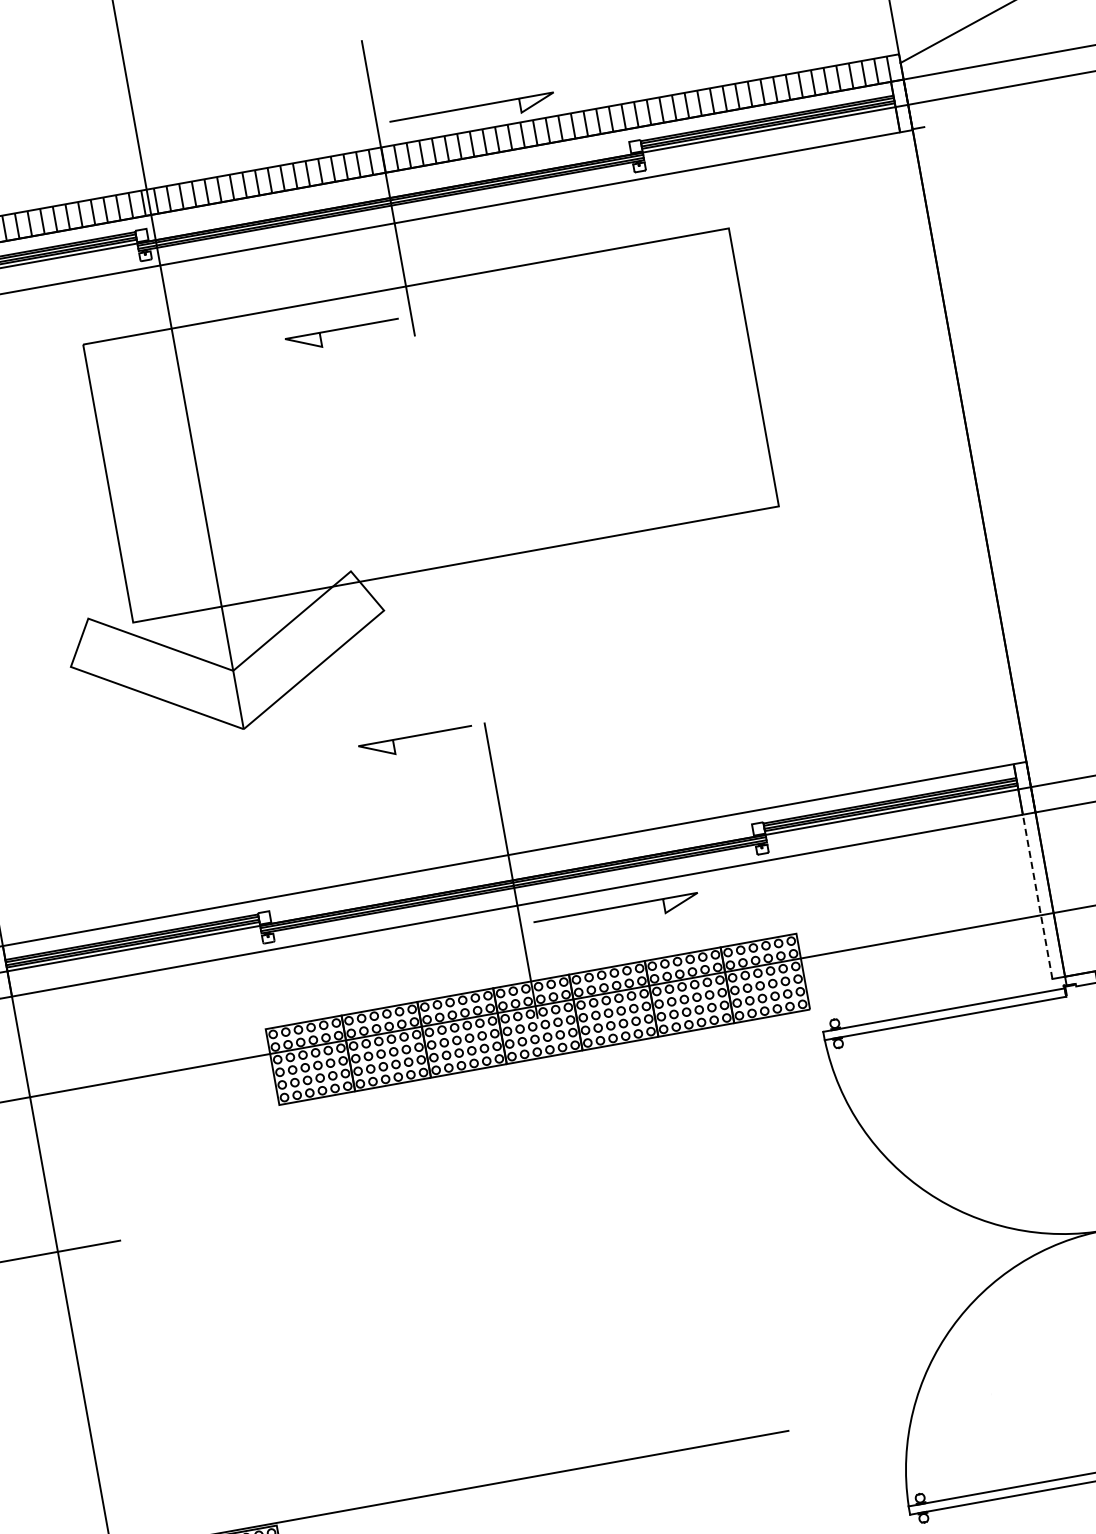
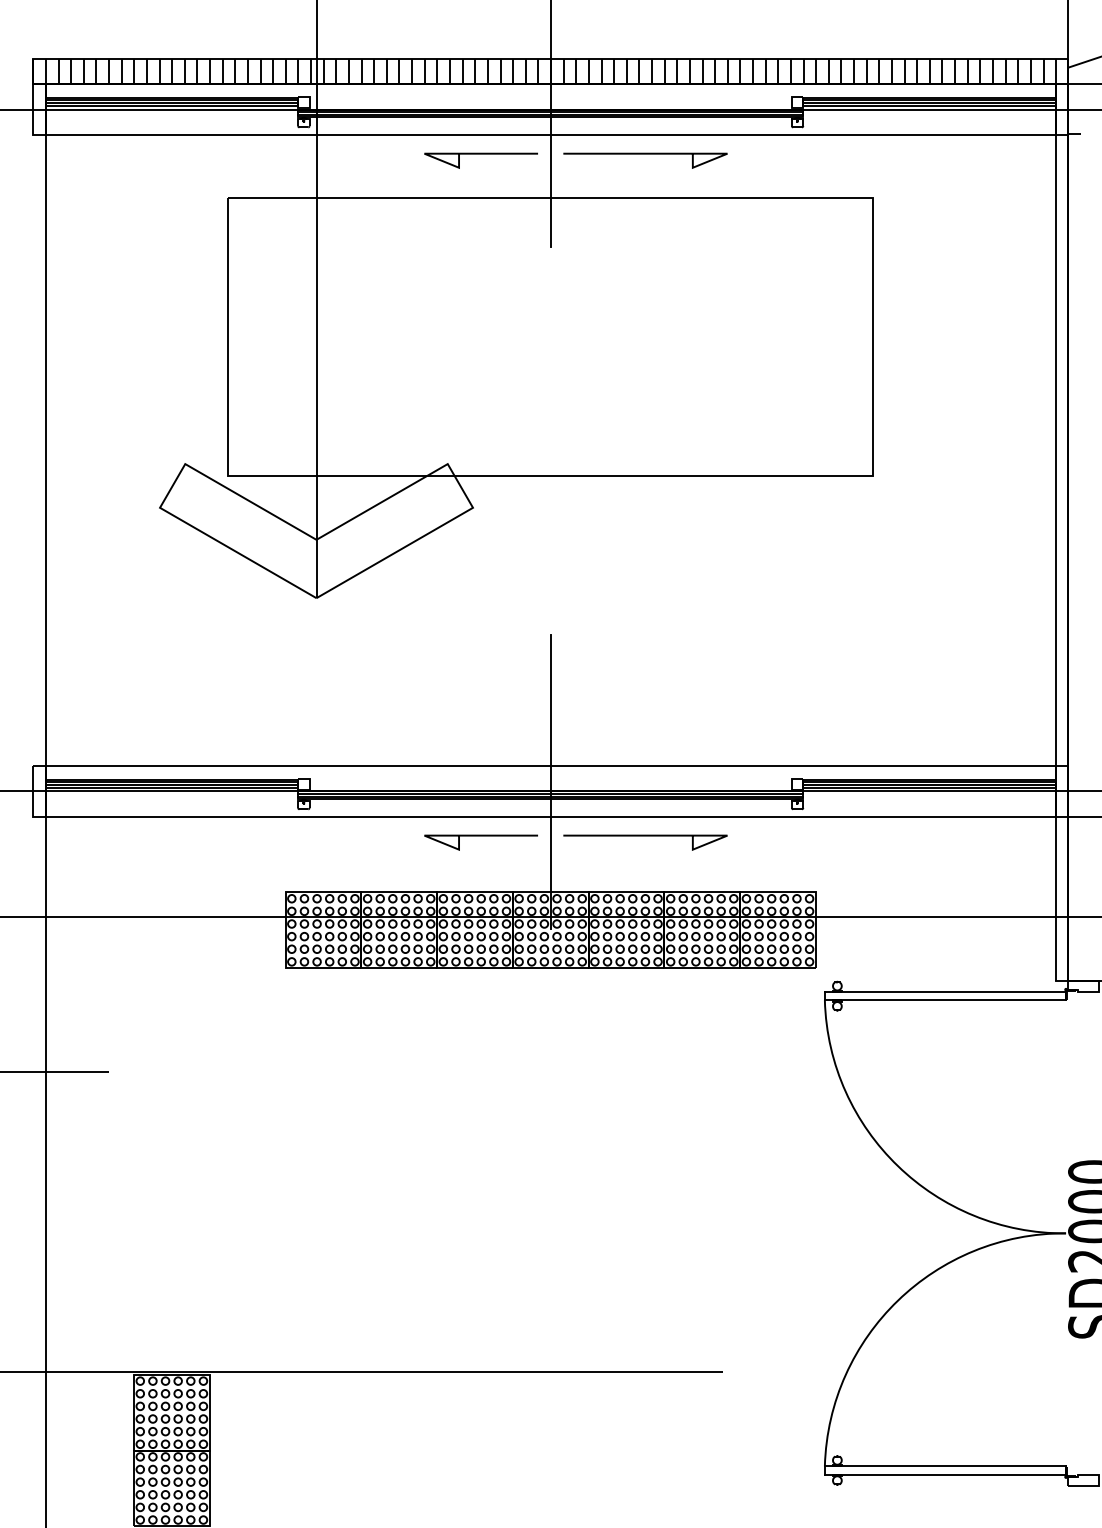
line: (471, 107) -> (645, 154), moved
line: (341, 329) -> (480, 154), moved
line: (956, 447) -> (1055, 449), added
line: (414, 737) -> (480, 836), moved
line: (1037, 896) -> (1055, 898), dashed -> solid

